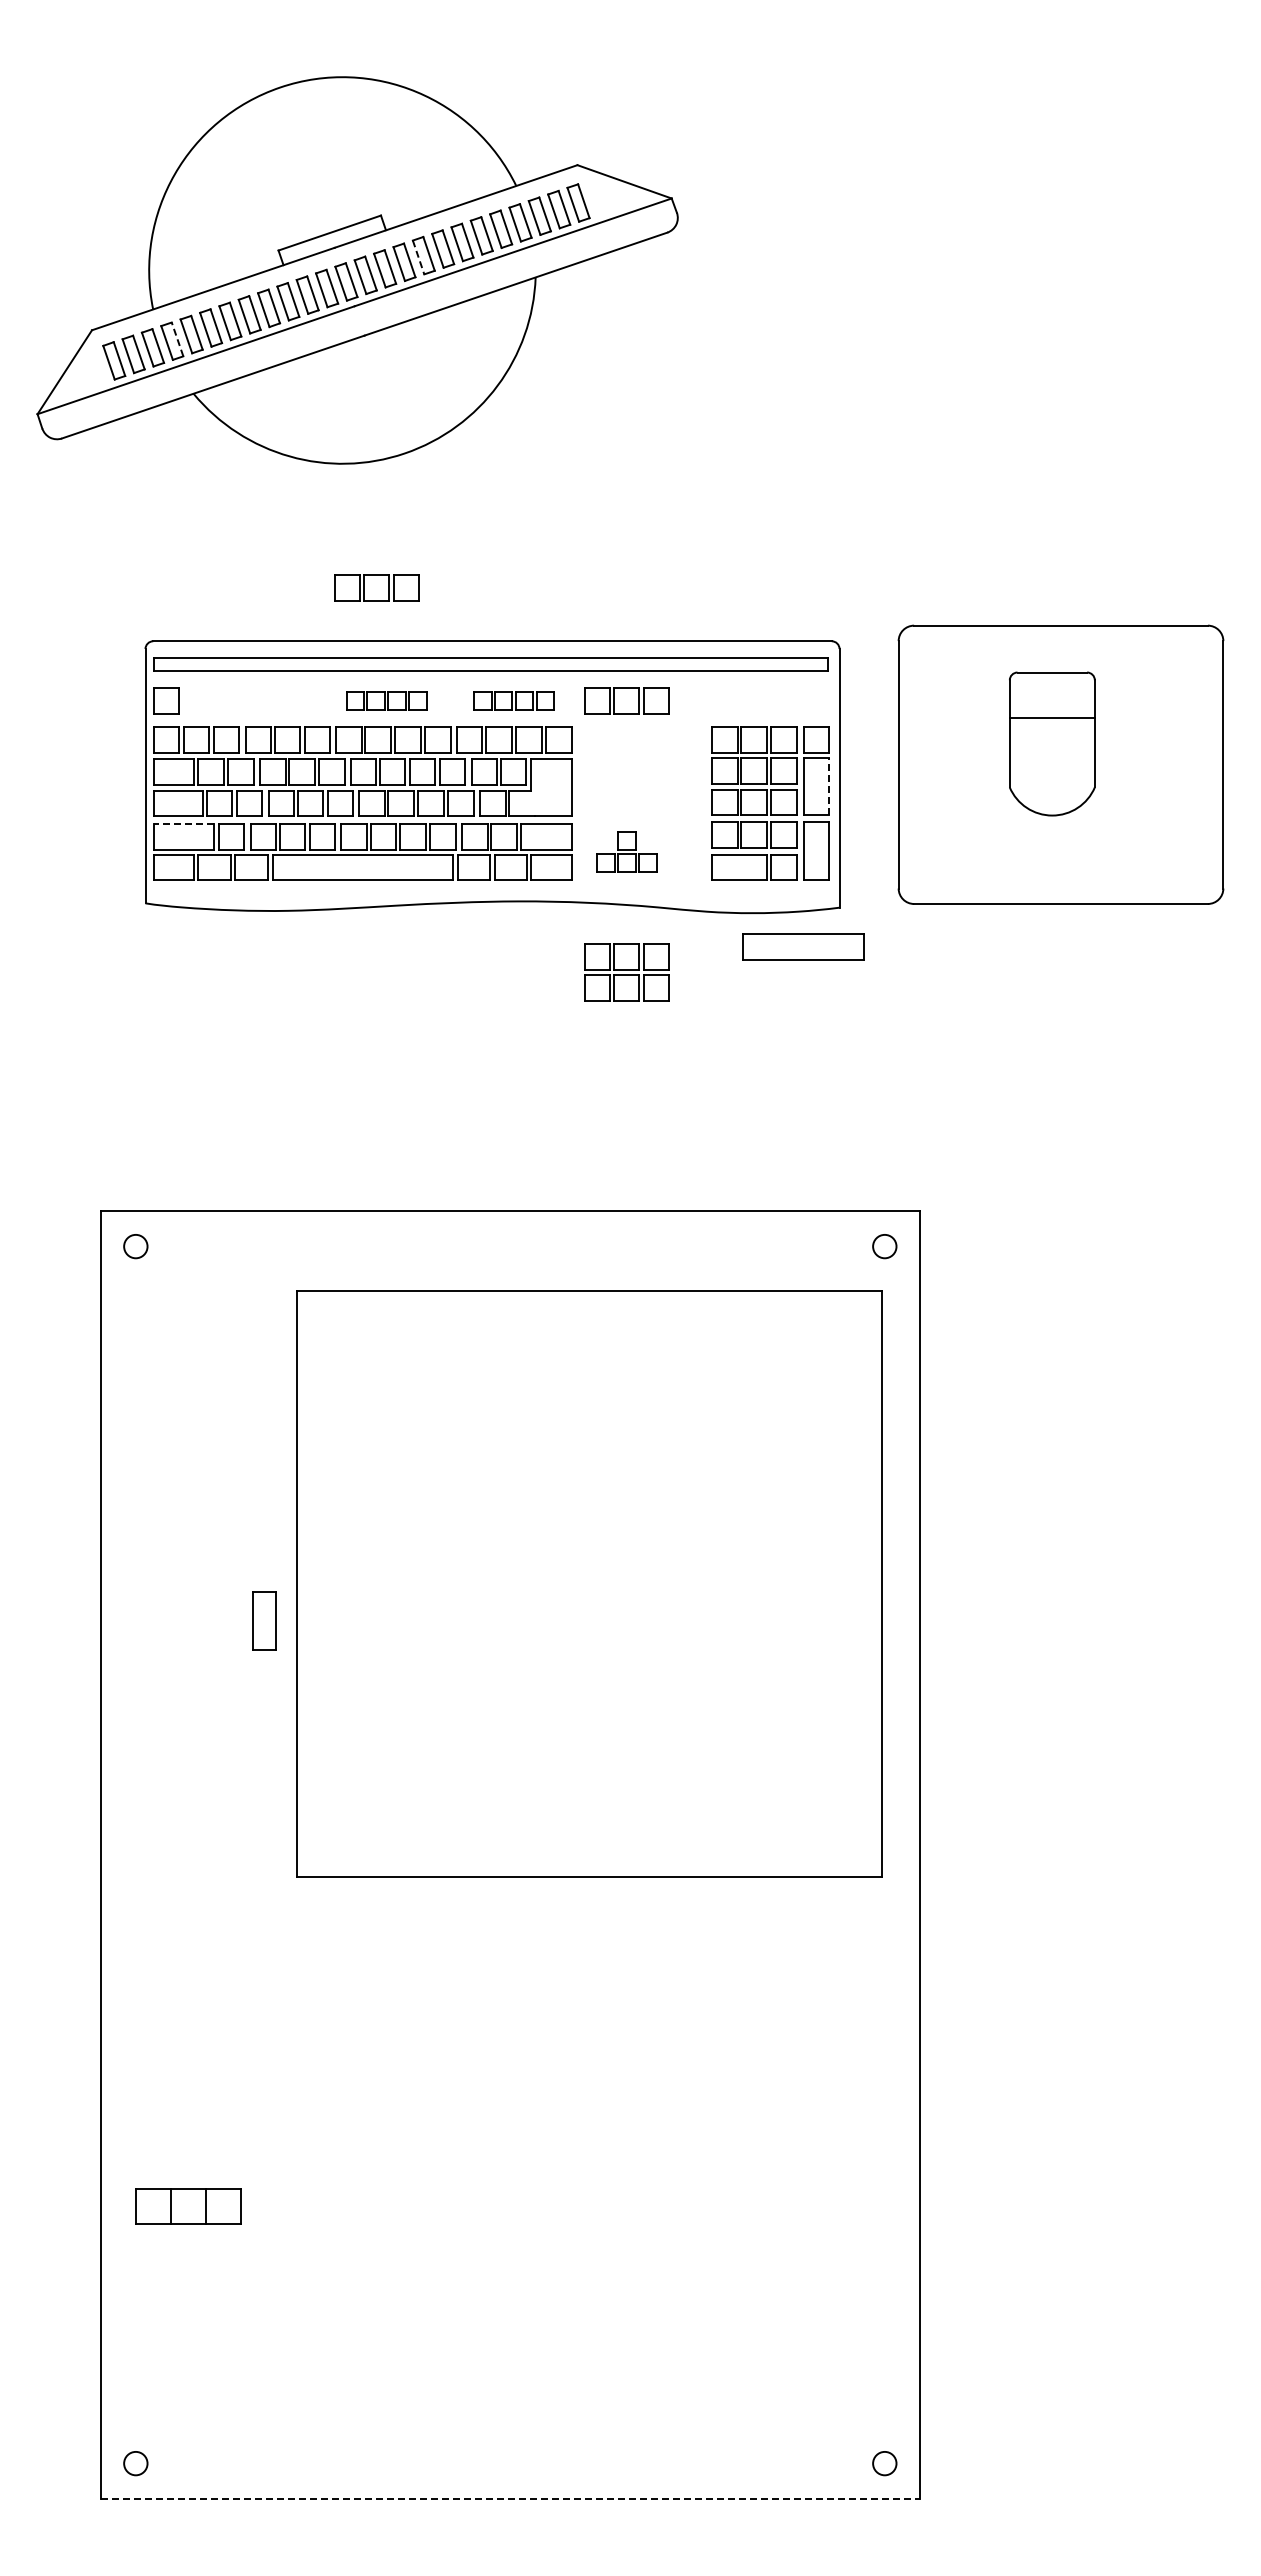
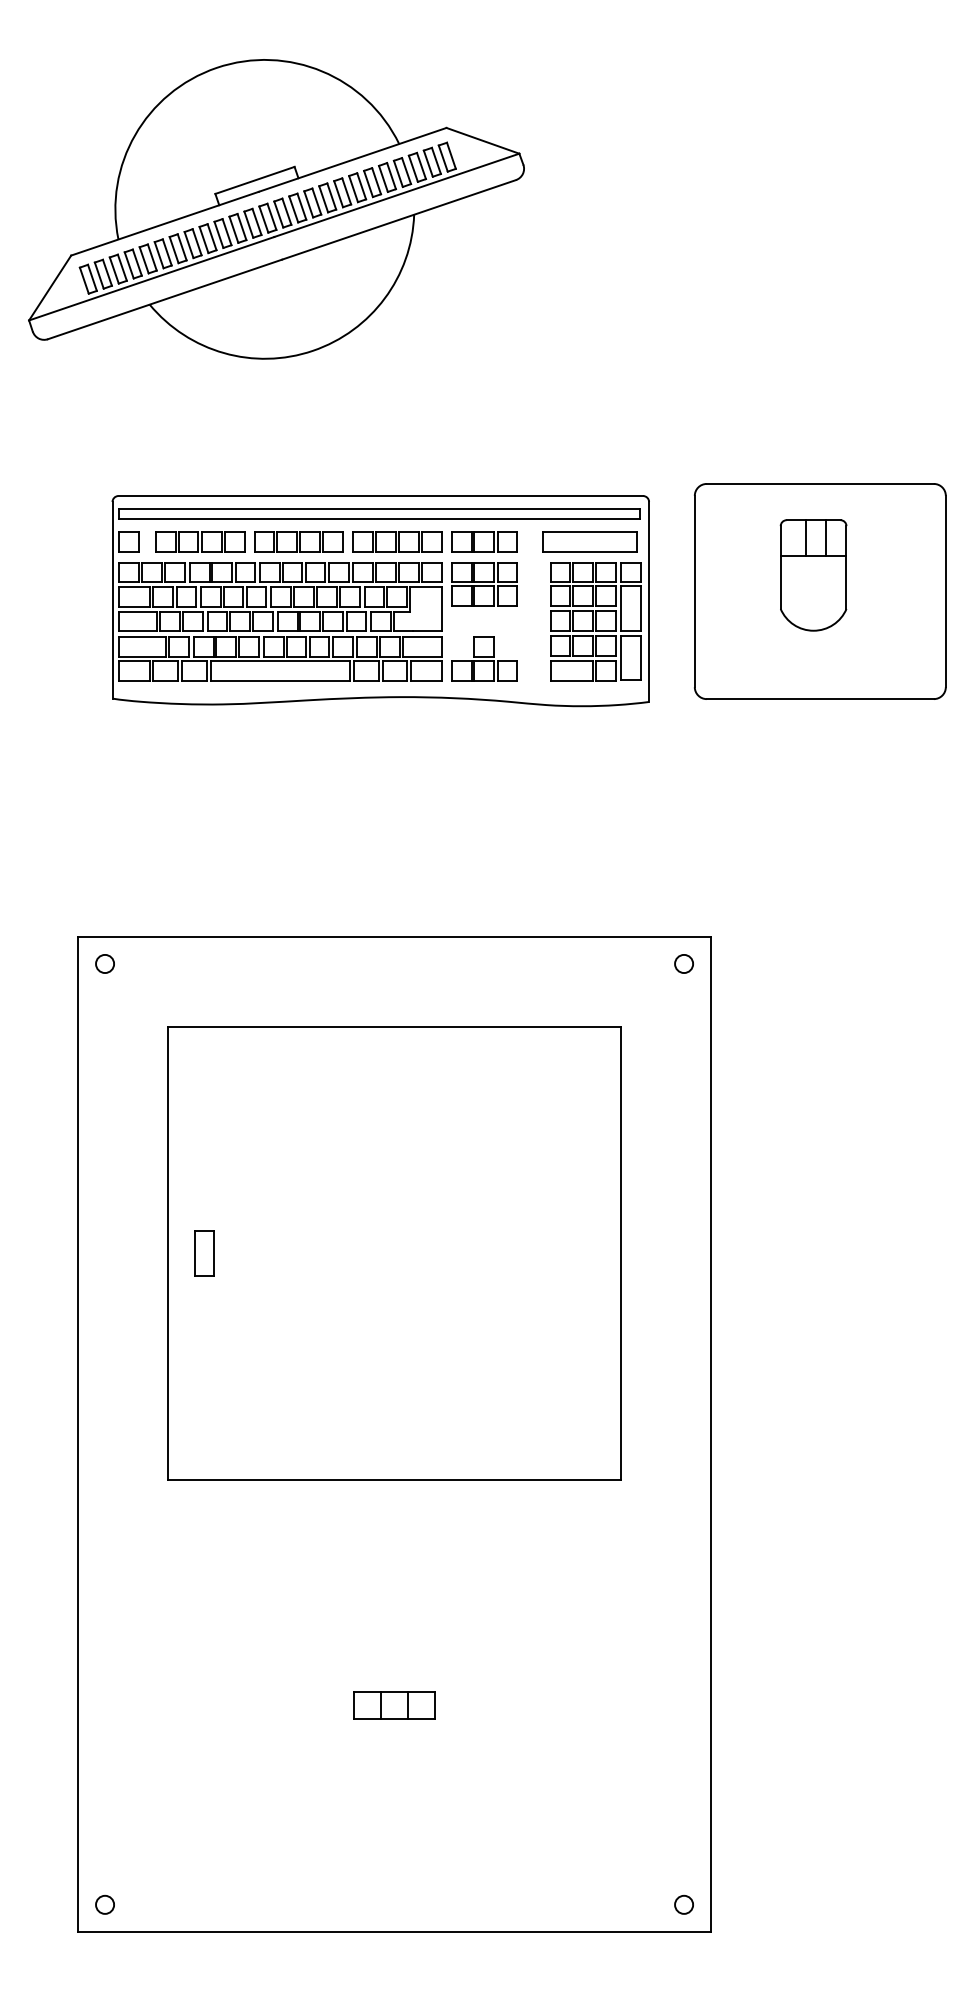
line: (418, 257) -> (323, 199), dashed -> solid
line: (177, 339) -> (137, 262), dashed -> solid
part: (376, 587) -> (291, 454), removed
line: (1042, 695) -> (806, 537), added
line: (1068, 695) -> (826, 537), added
part: (258, 700) -> (199, 541), added
part: (386, 700) -> (298, 541), size x1.43
part: (514, 700) -> (397, 541), size x1.43
line: (829, 786) -> (641, 608), dashed -> solid
line: (183, 824) -> (141, 637), dashed -> solid
part: (626, 851) -> (484, 658), size x1.43
part: (803, 946) -> (590, 541), moved
part: (626, 972) -> (484, 584), moved
part: (589, 1583) -> (394, 1253), moved
part: (188, 2206) -> (394, 1706), moved
line: (510, 2498) -> (394, 1931), dashed -> solid

